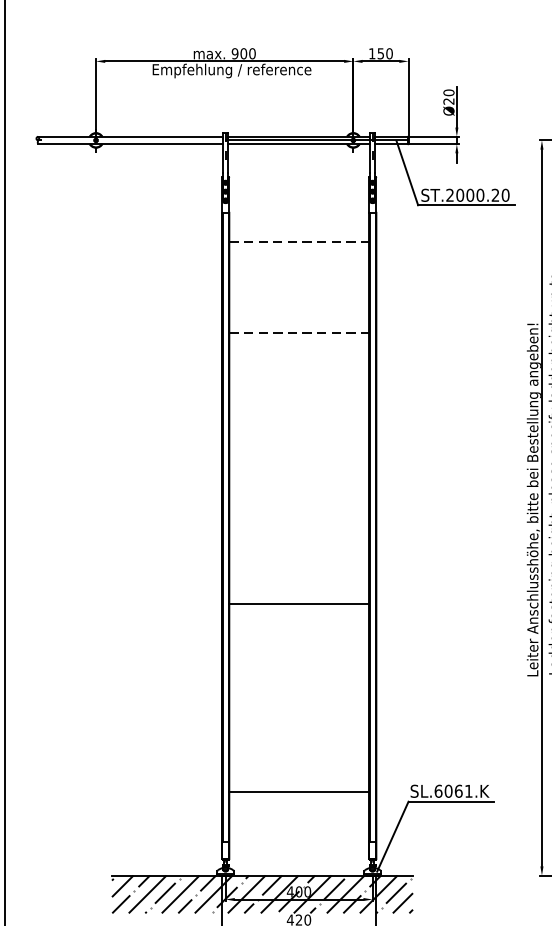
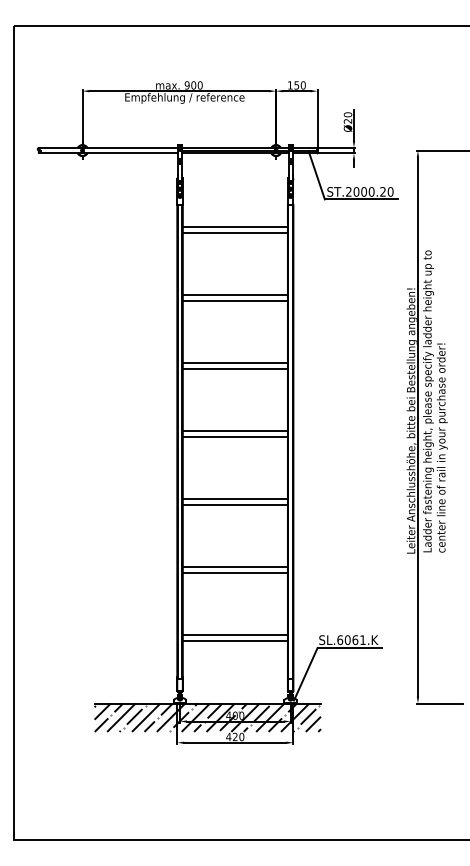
line: (299, 242) -> (235, 227), dashed -> solid
line: (298, 249) -> (234, 232), added
line: (299, 333) -> (235, 295), dashed -> solid
line: (298, 339) -> (234, 300), added
line: (298, 423) -> (234, 363), added
line: (298, 430) -> (234, 368), added
line: (298, 513) -> (234, 431), added
line: (298, 520) -> (234, 436), added
line: (298, 610) -> (234, 504), added
line: (298, 694) -> (234, 567), added
line: (298, 701) -> (234, 572), added
line: (298, 785) -> (234, 635), added

